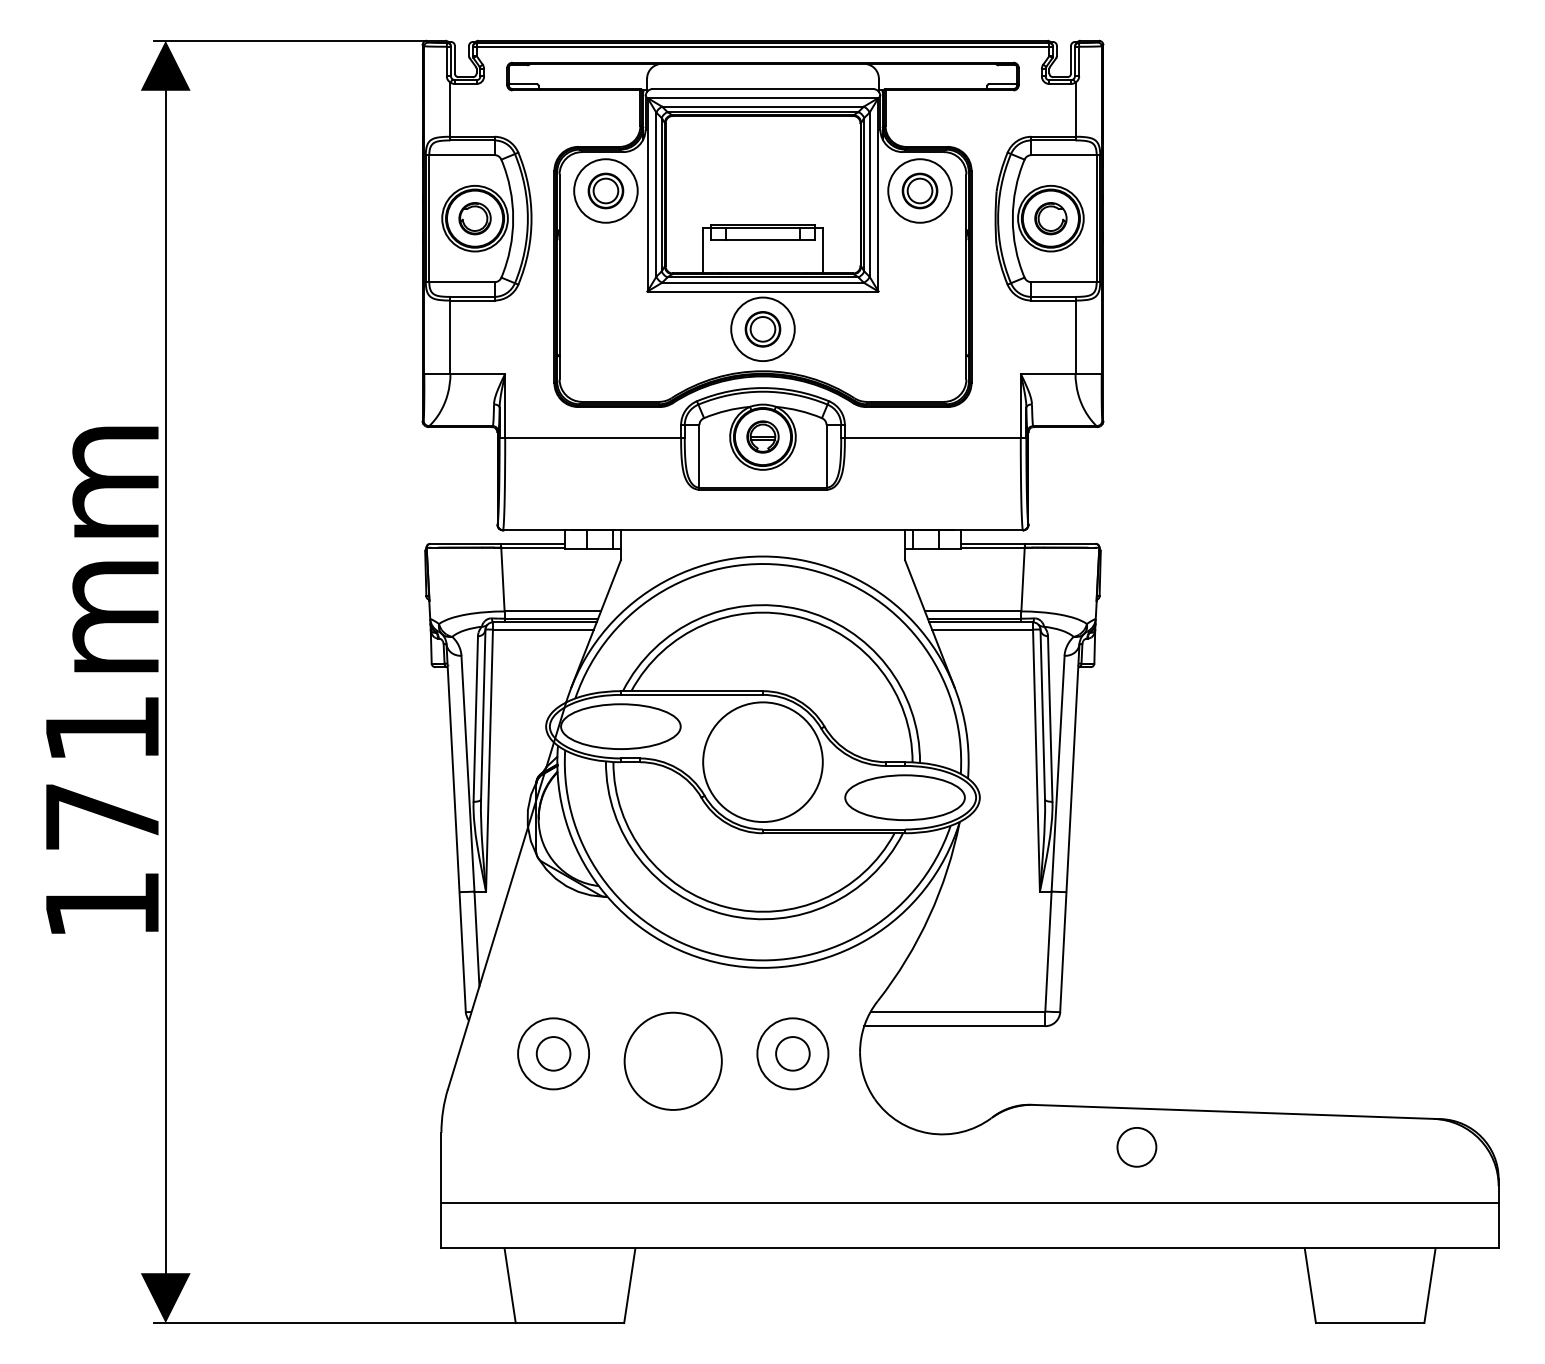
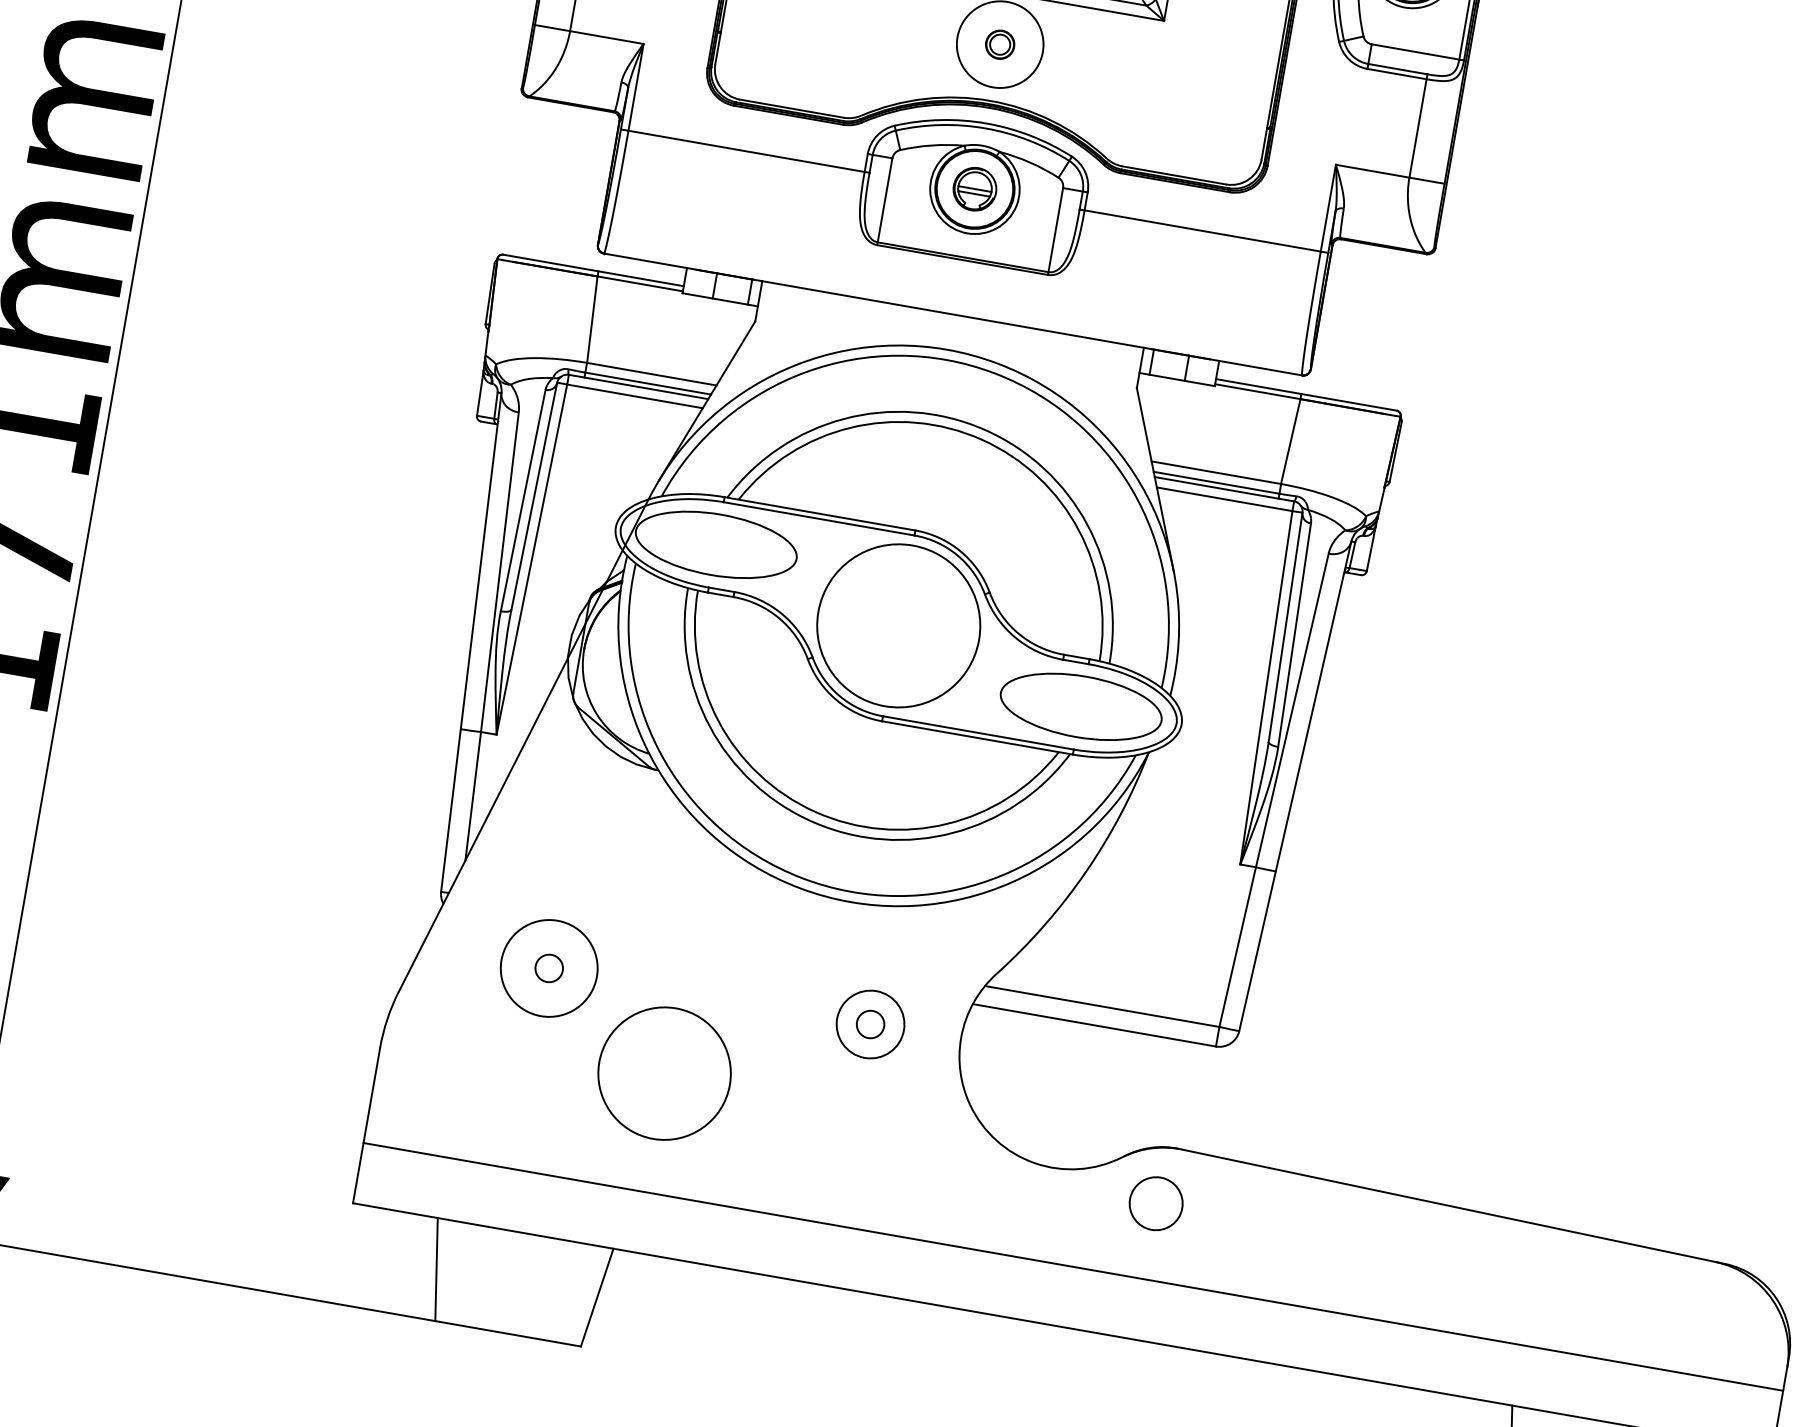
part: (762, 329) -> (999, 44), size x0.6
circle: (553, 1053) -> (549, 967), size x0.6
circle: (792, 1053) -> (870, 1023), size x0.6
circle: (792, 1053) -> (870, 1023), size x0.7
circle: (672, 1060) -> (663, 1072), moved
circle: (1136, 1147) -> (1155, 1203), moved

